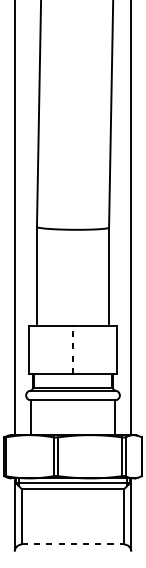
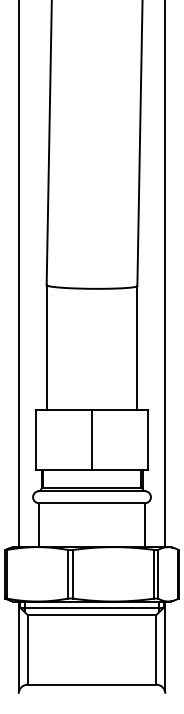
line: (73, 349) -> (92, 439), dashed -> solid
line: (73, 544) -> (92, 684), dashed -> solid

